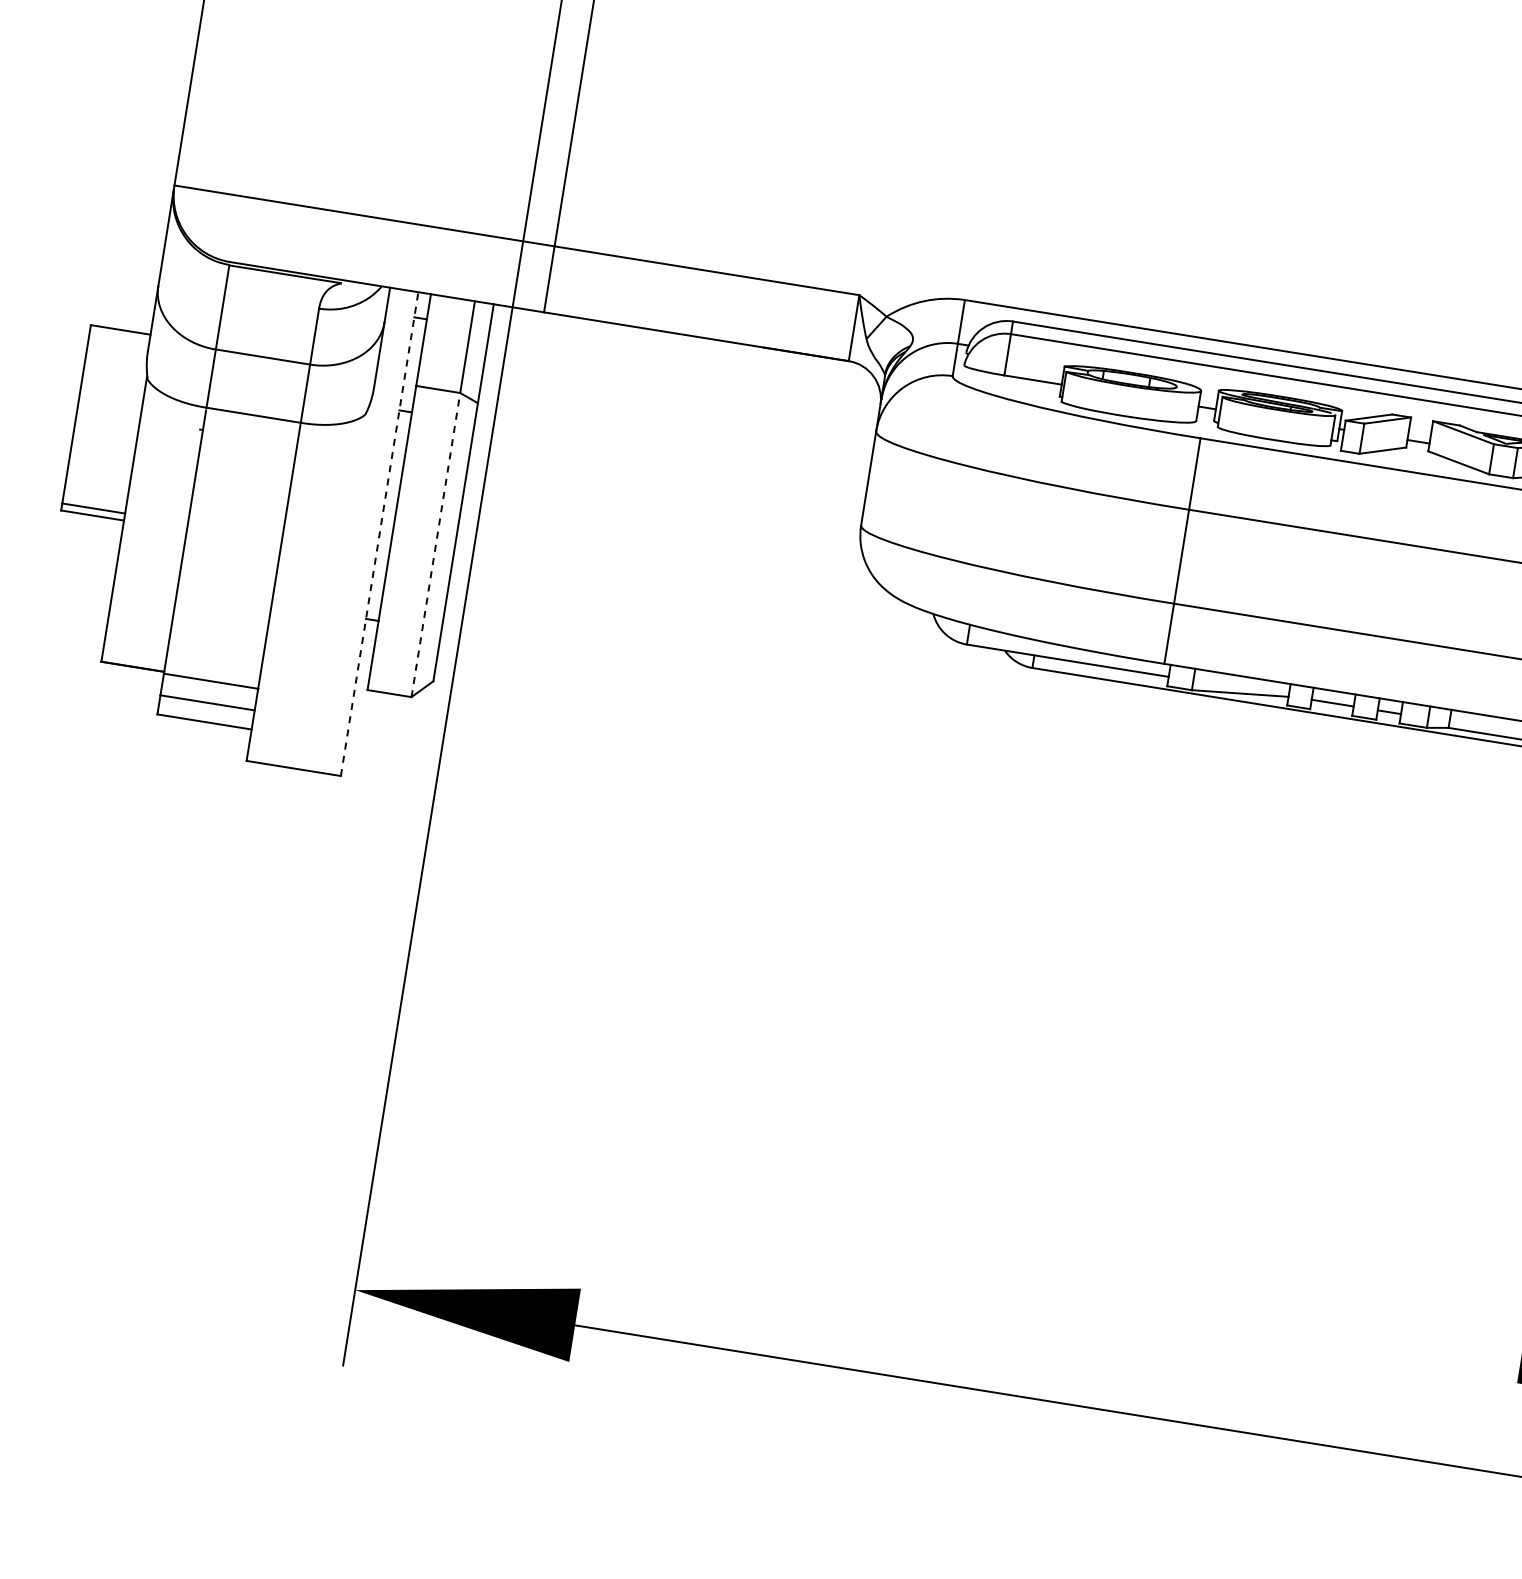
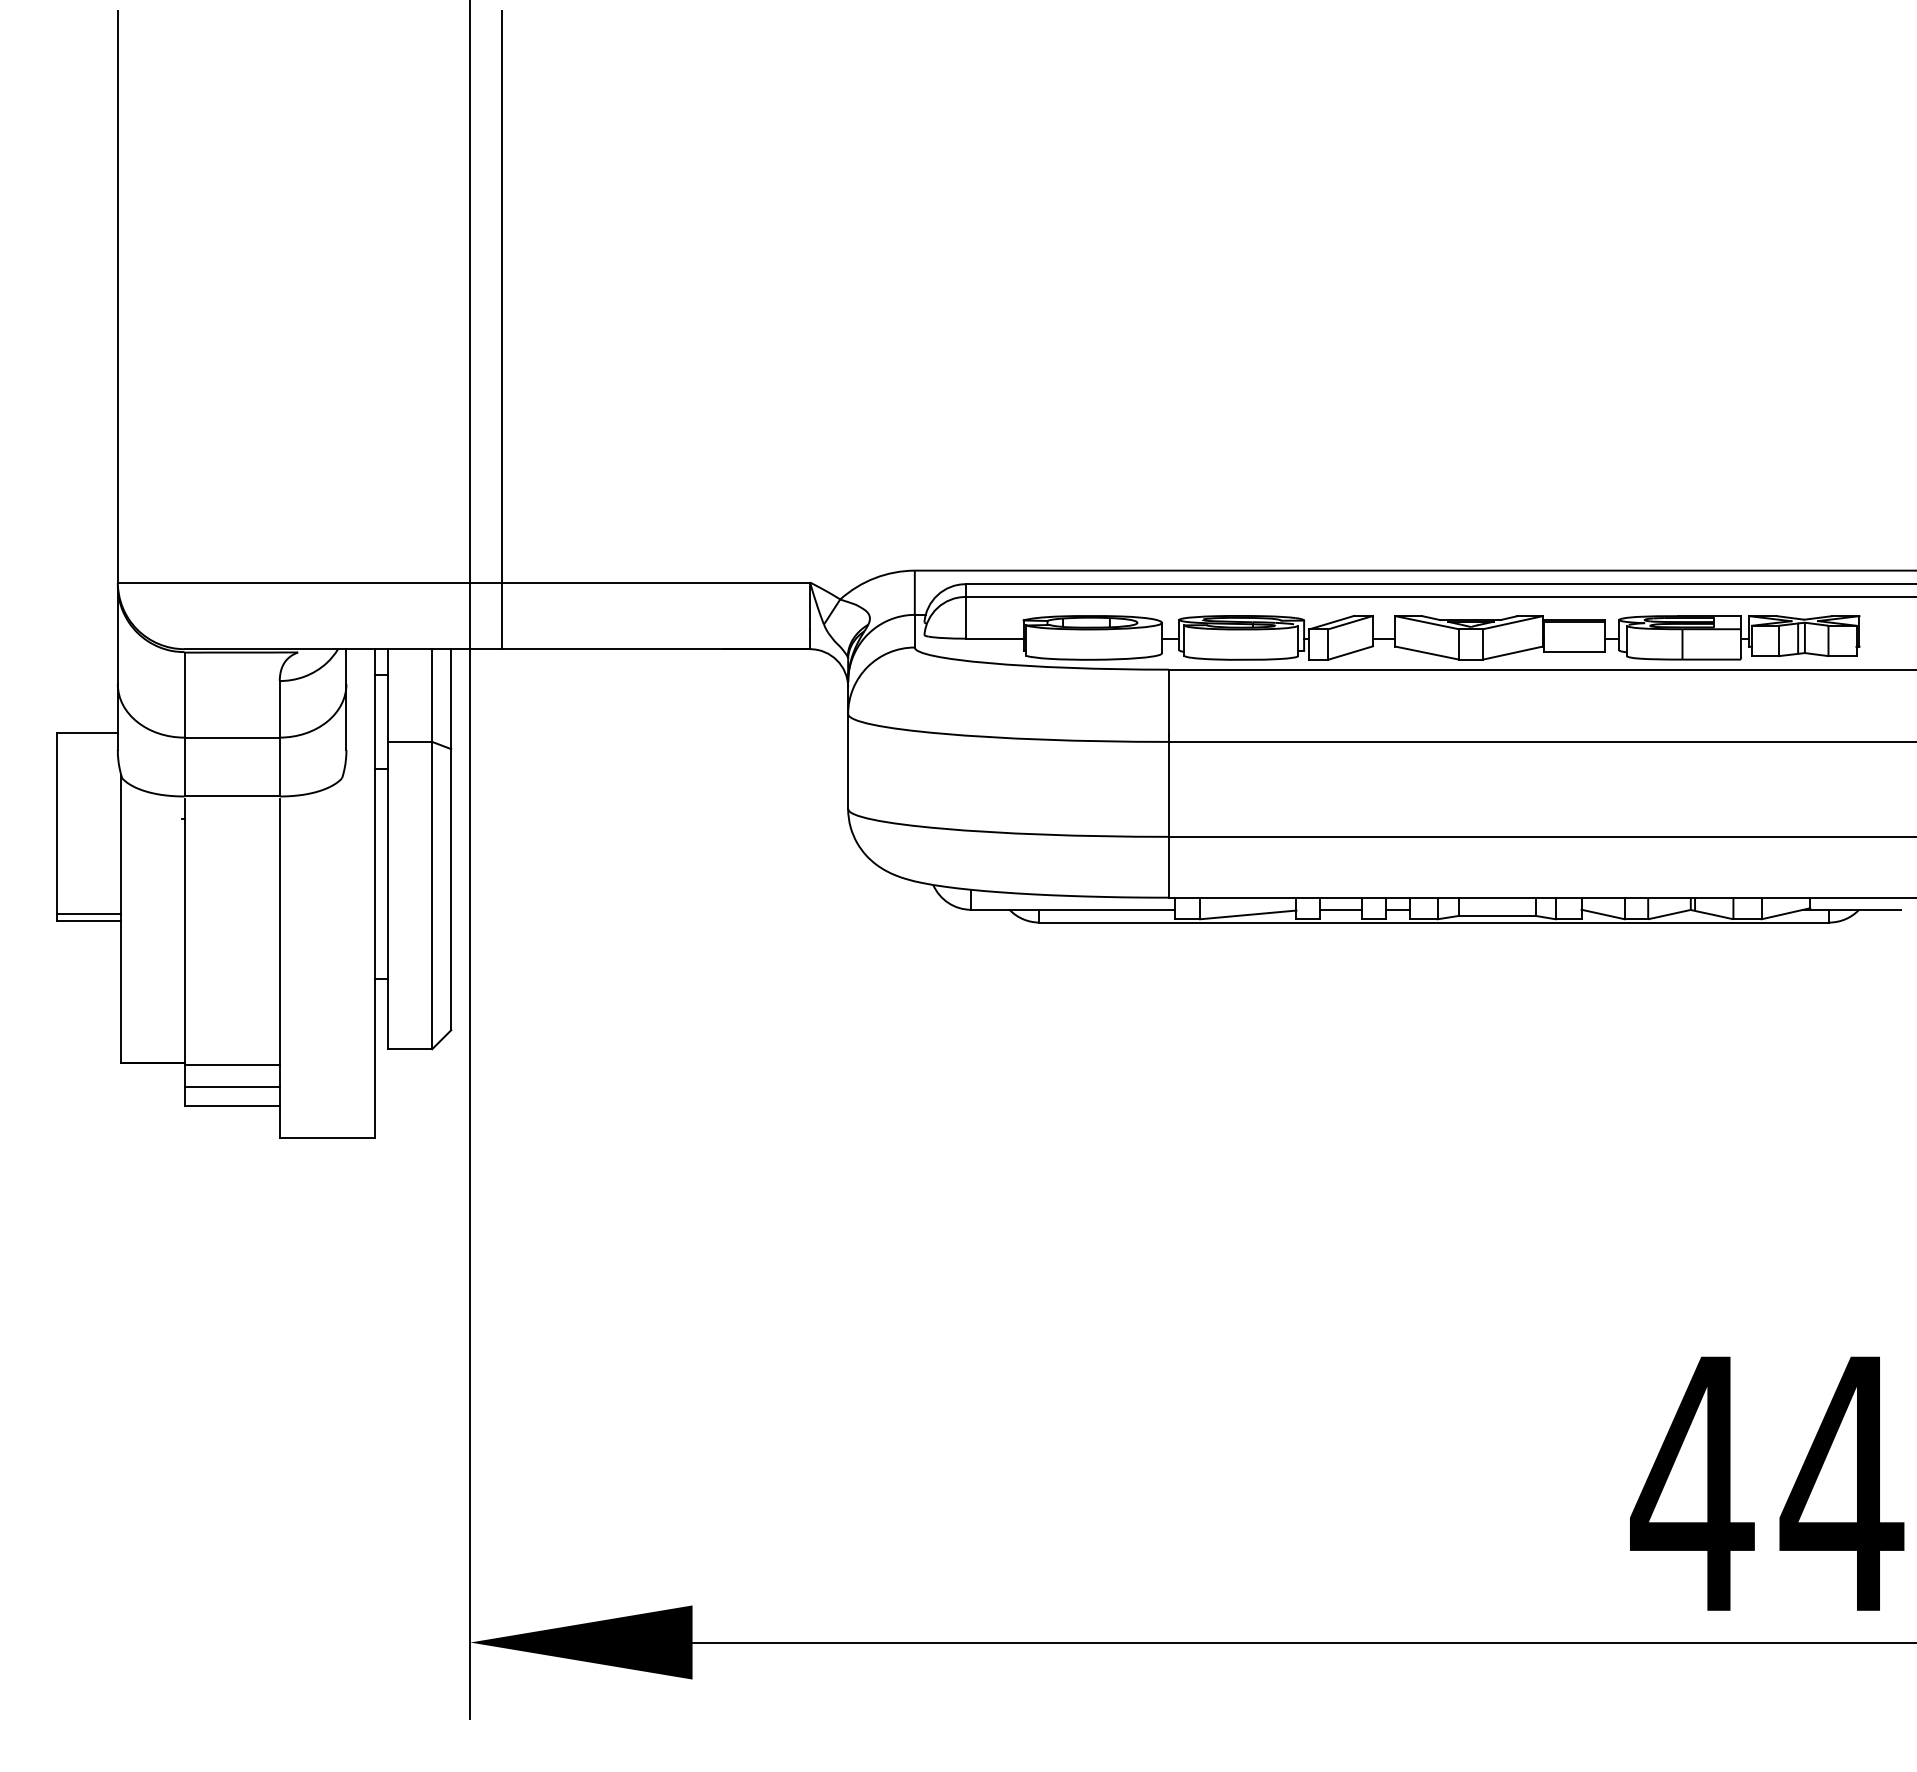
line: (380, 534) -> (375, 893), dashed -> solid
line: (436, 545) -> (432, 895), dashed -> solid

